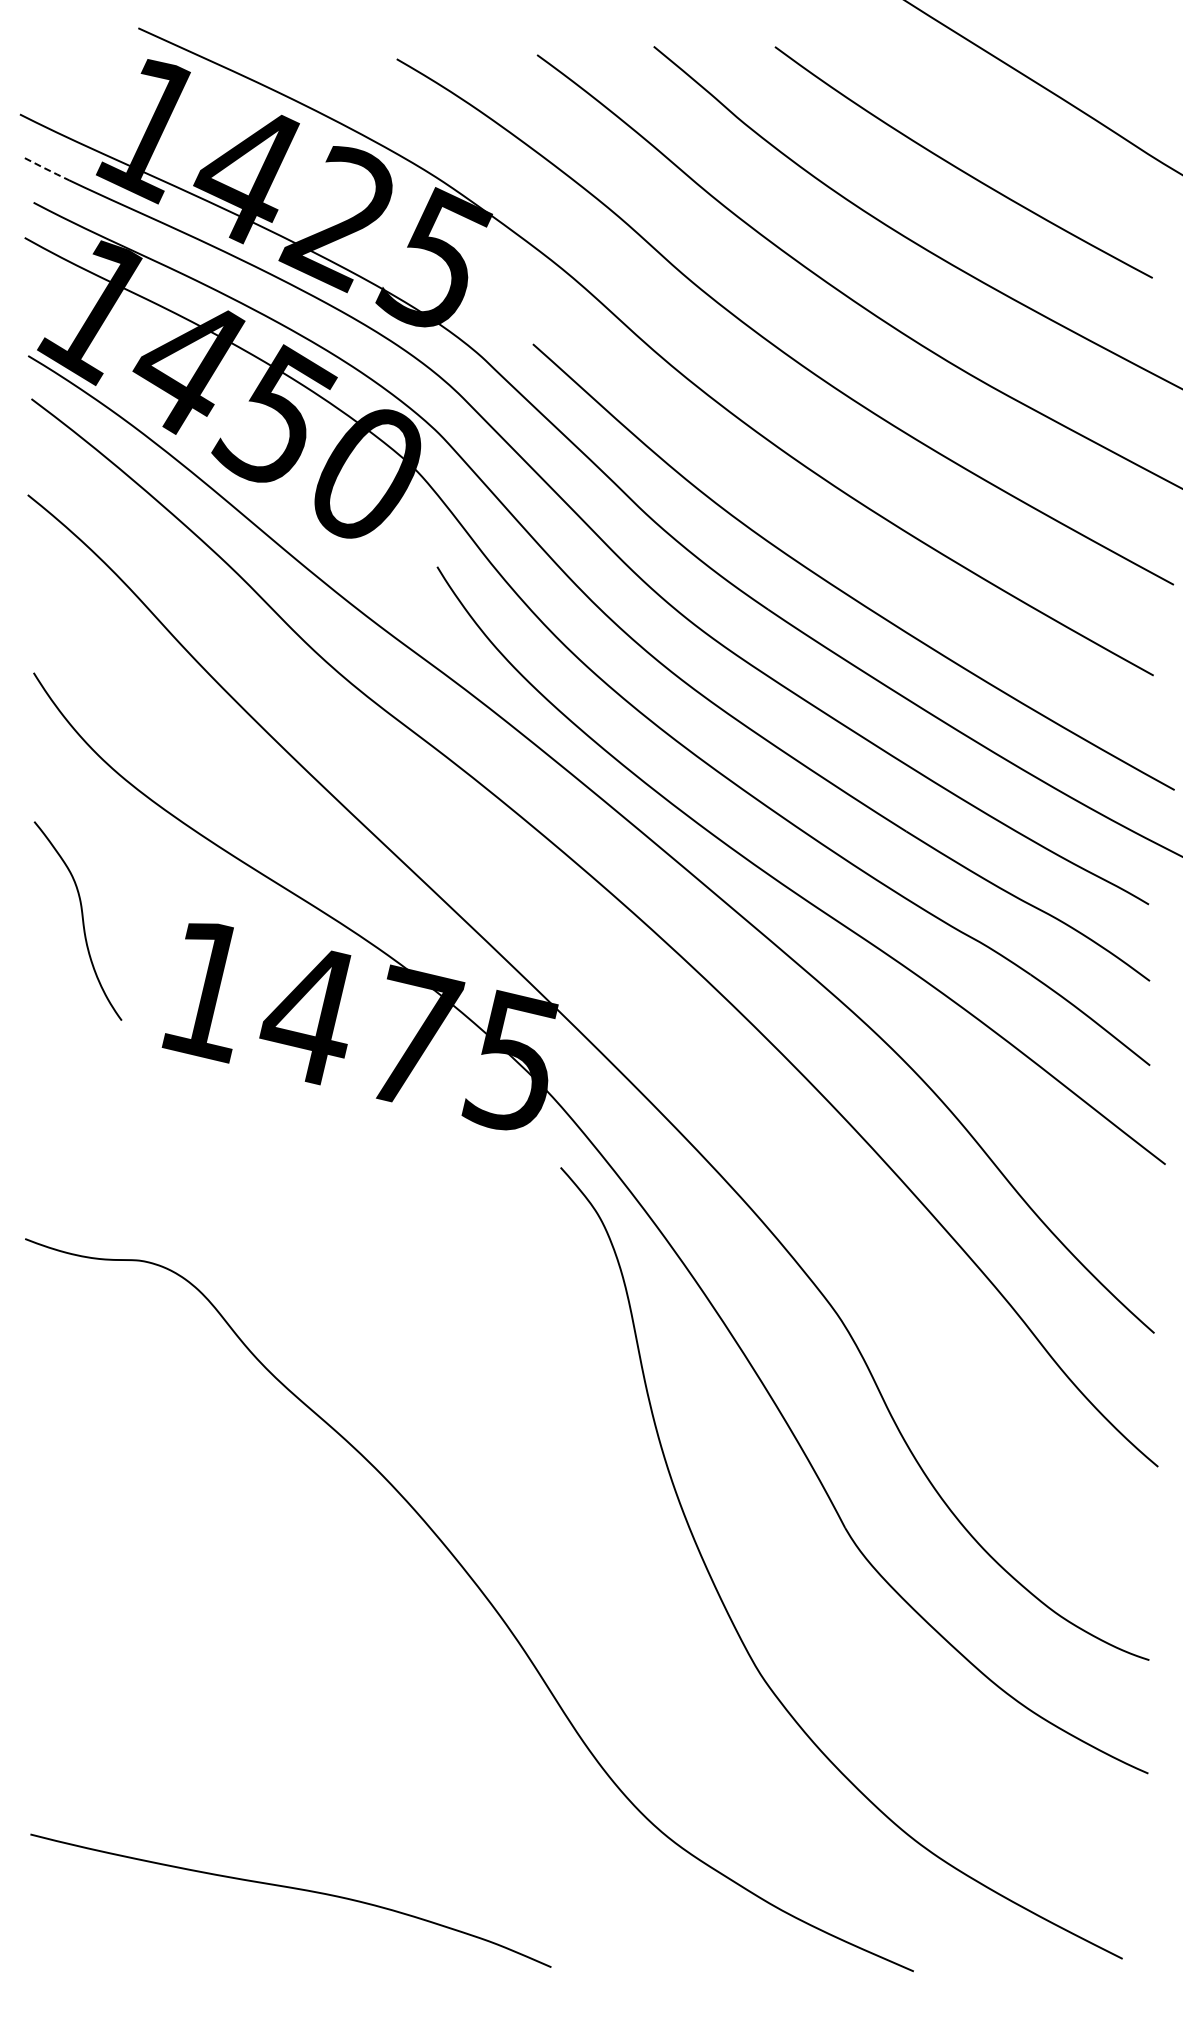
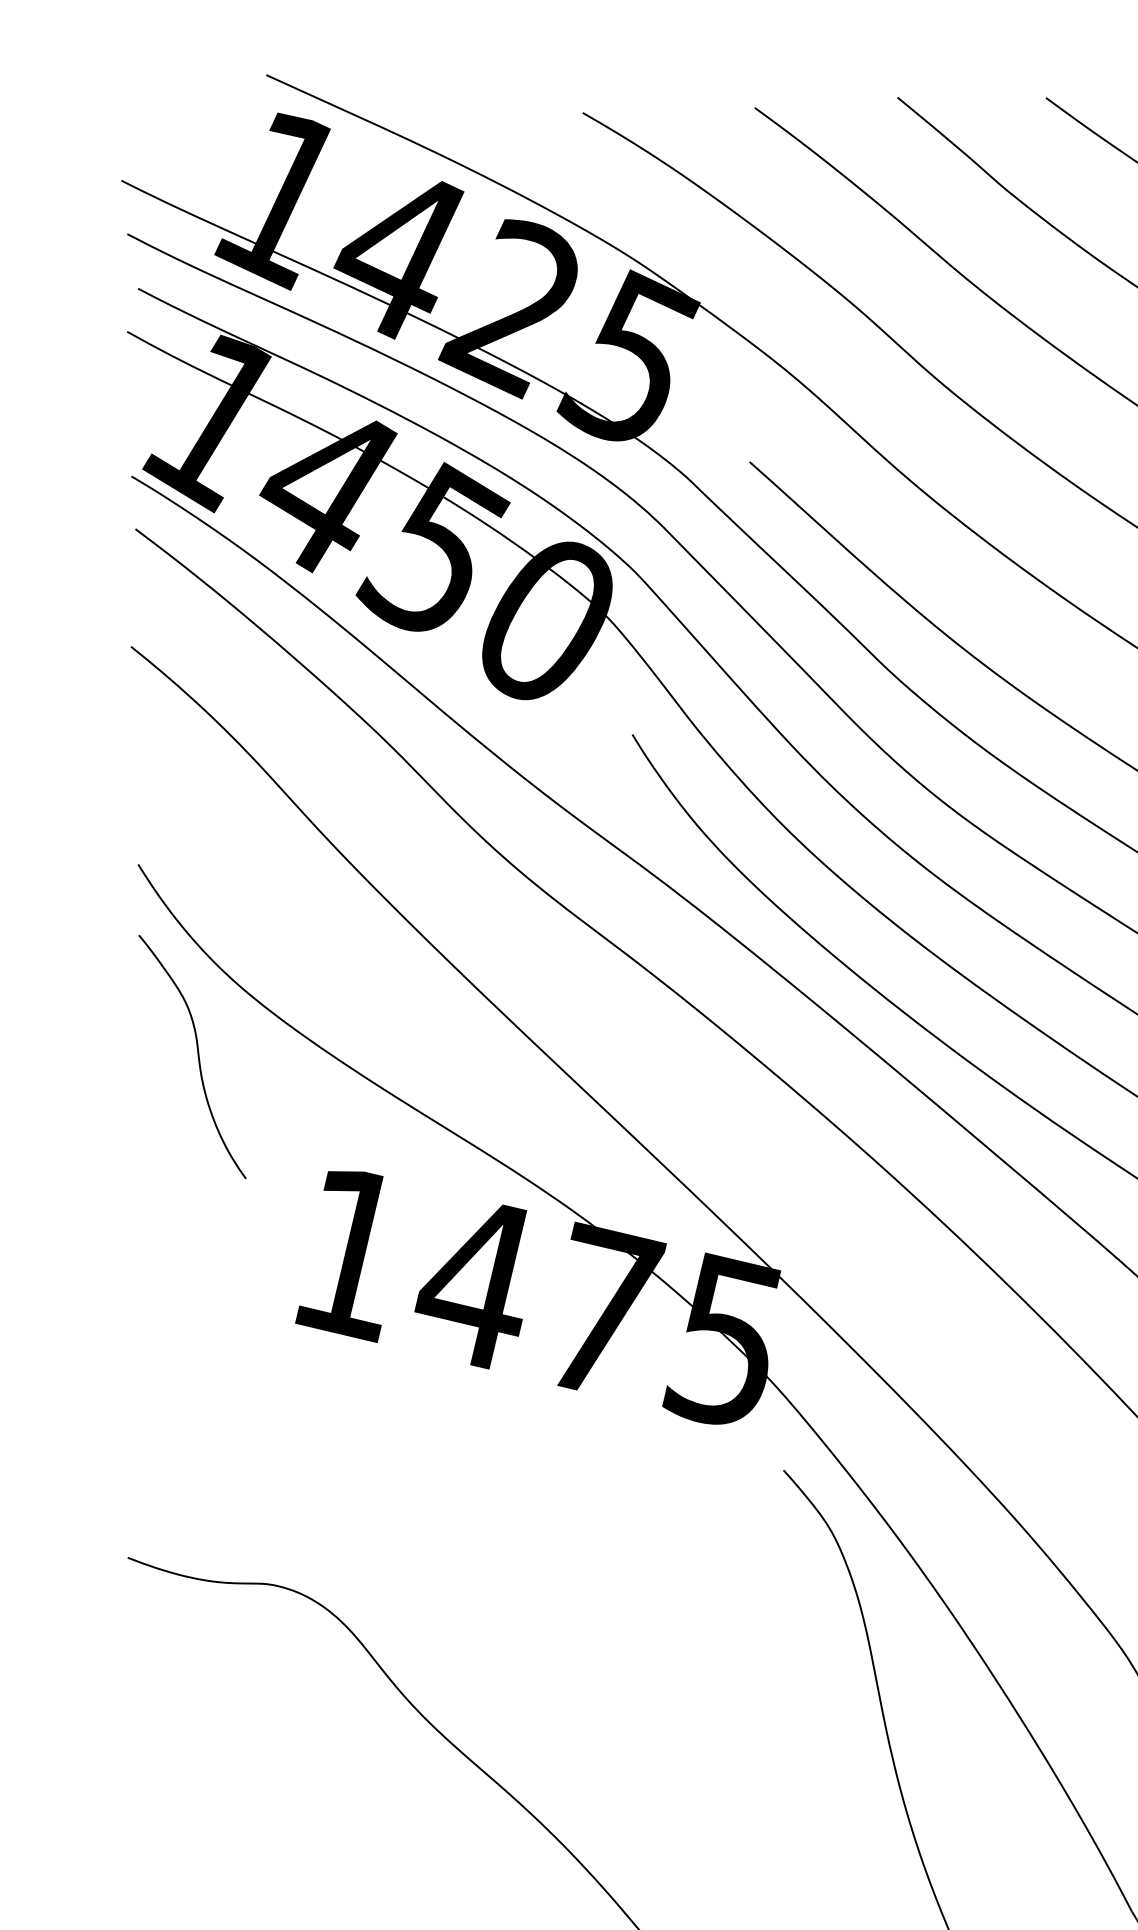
line: (47, 169) -> (155, 248), dashed -> solid
curve: (81, 917) -> (196, 1052), moved

